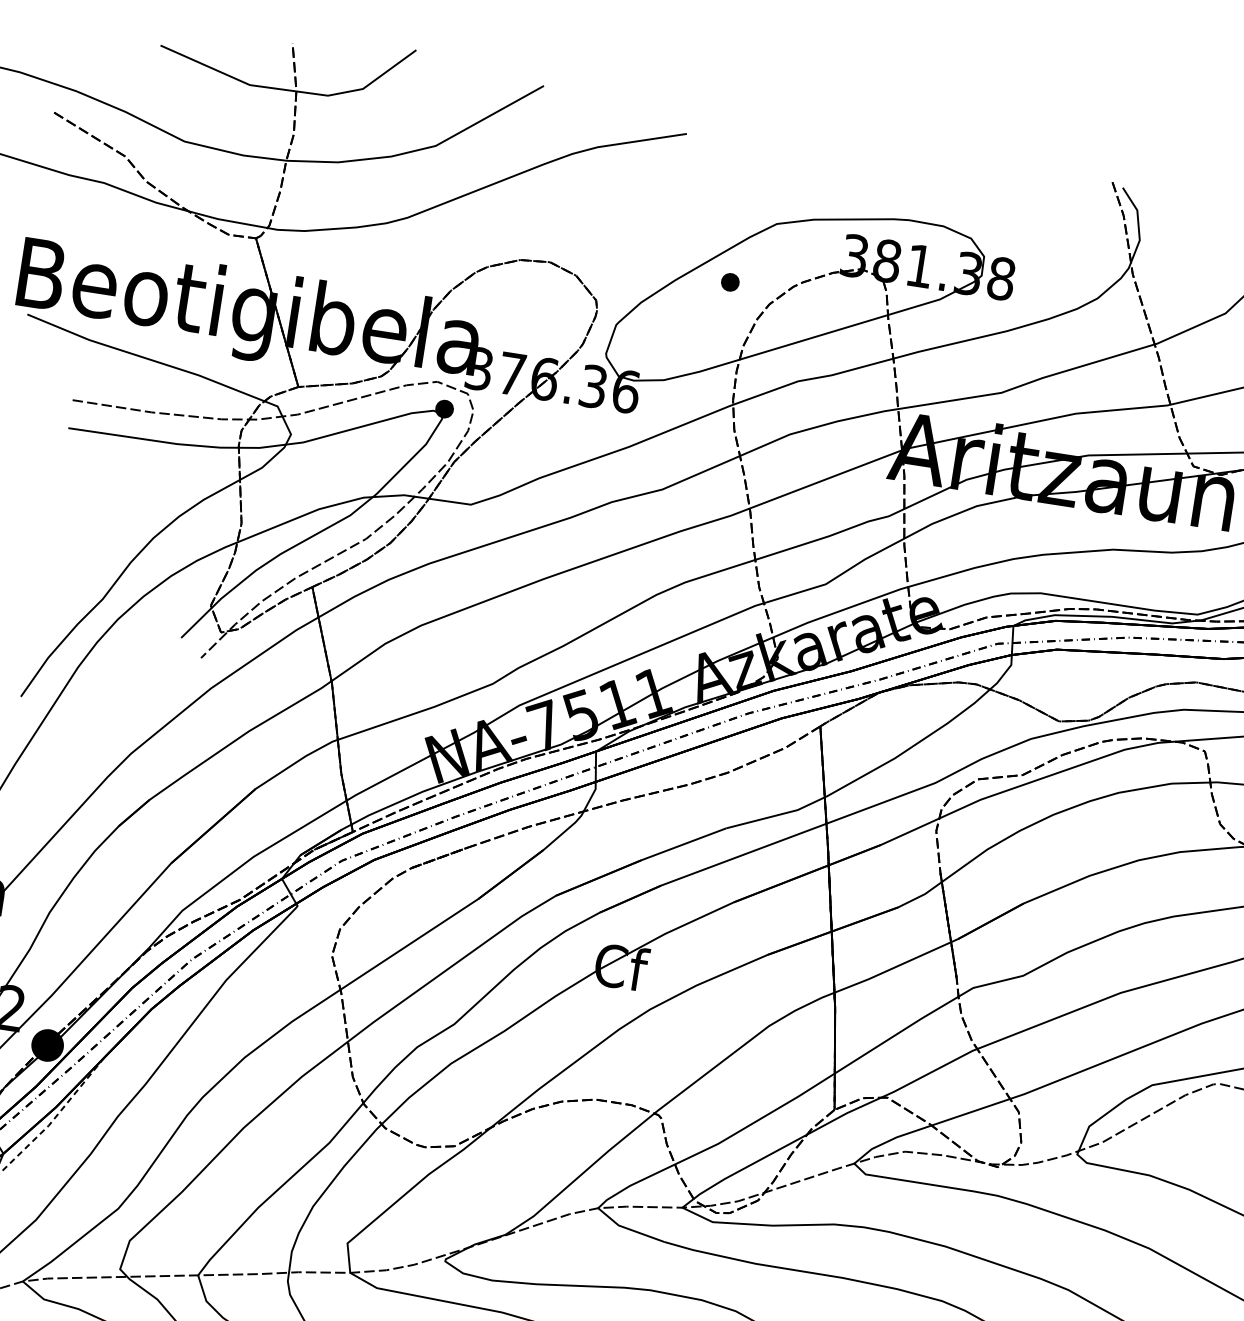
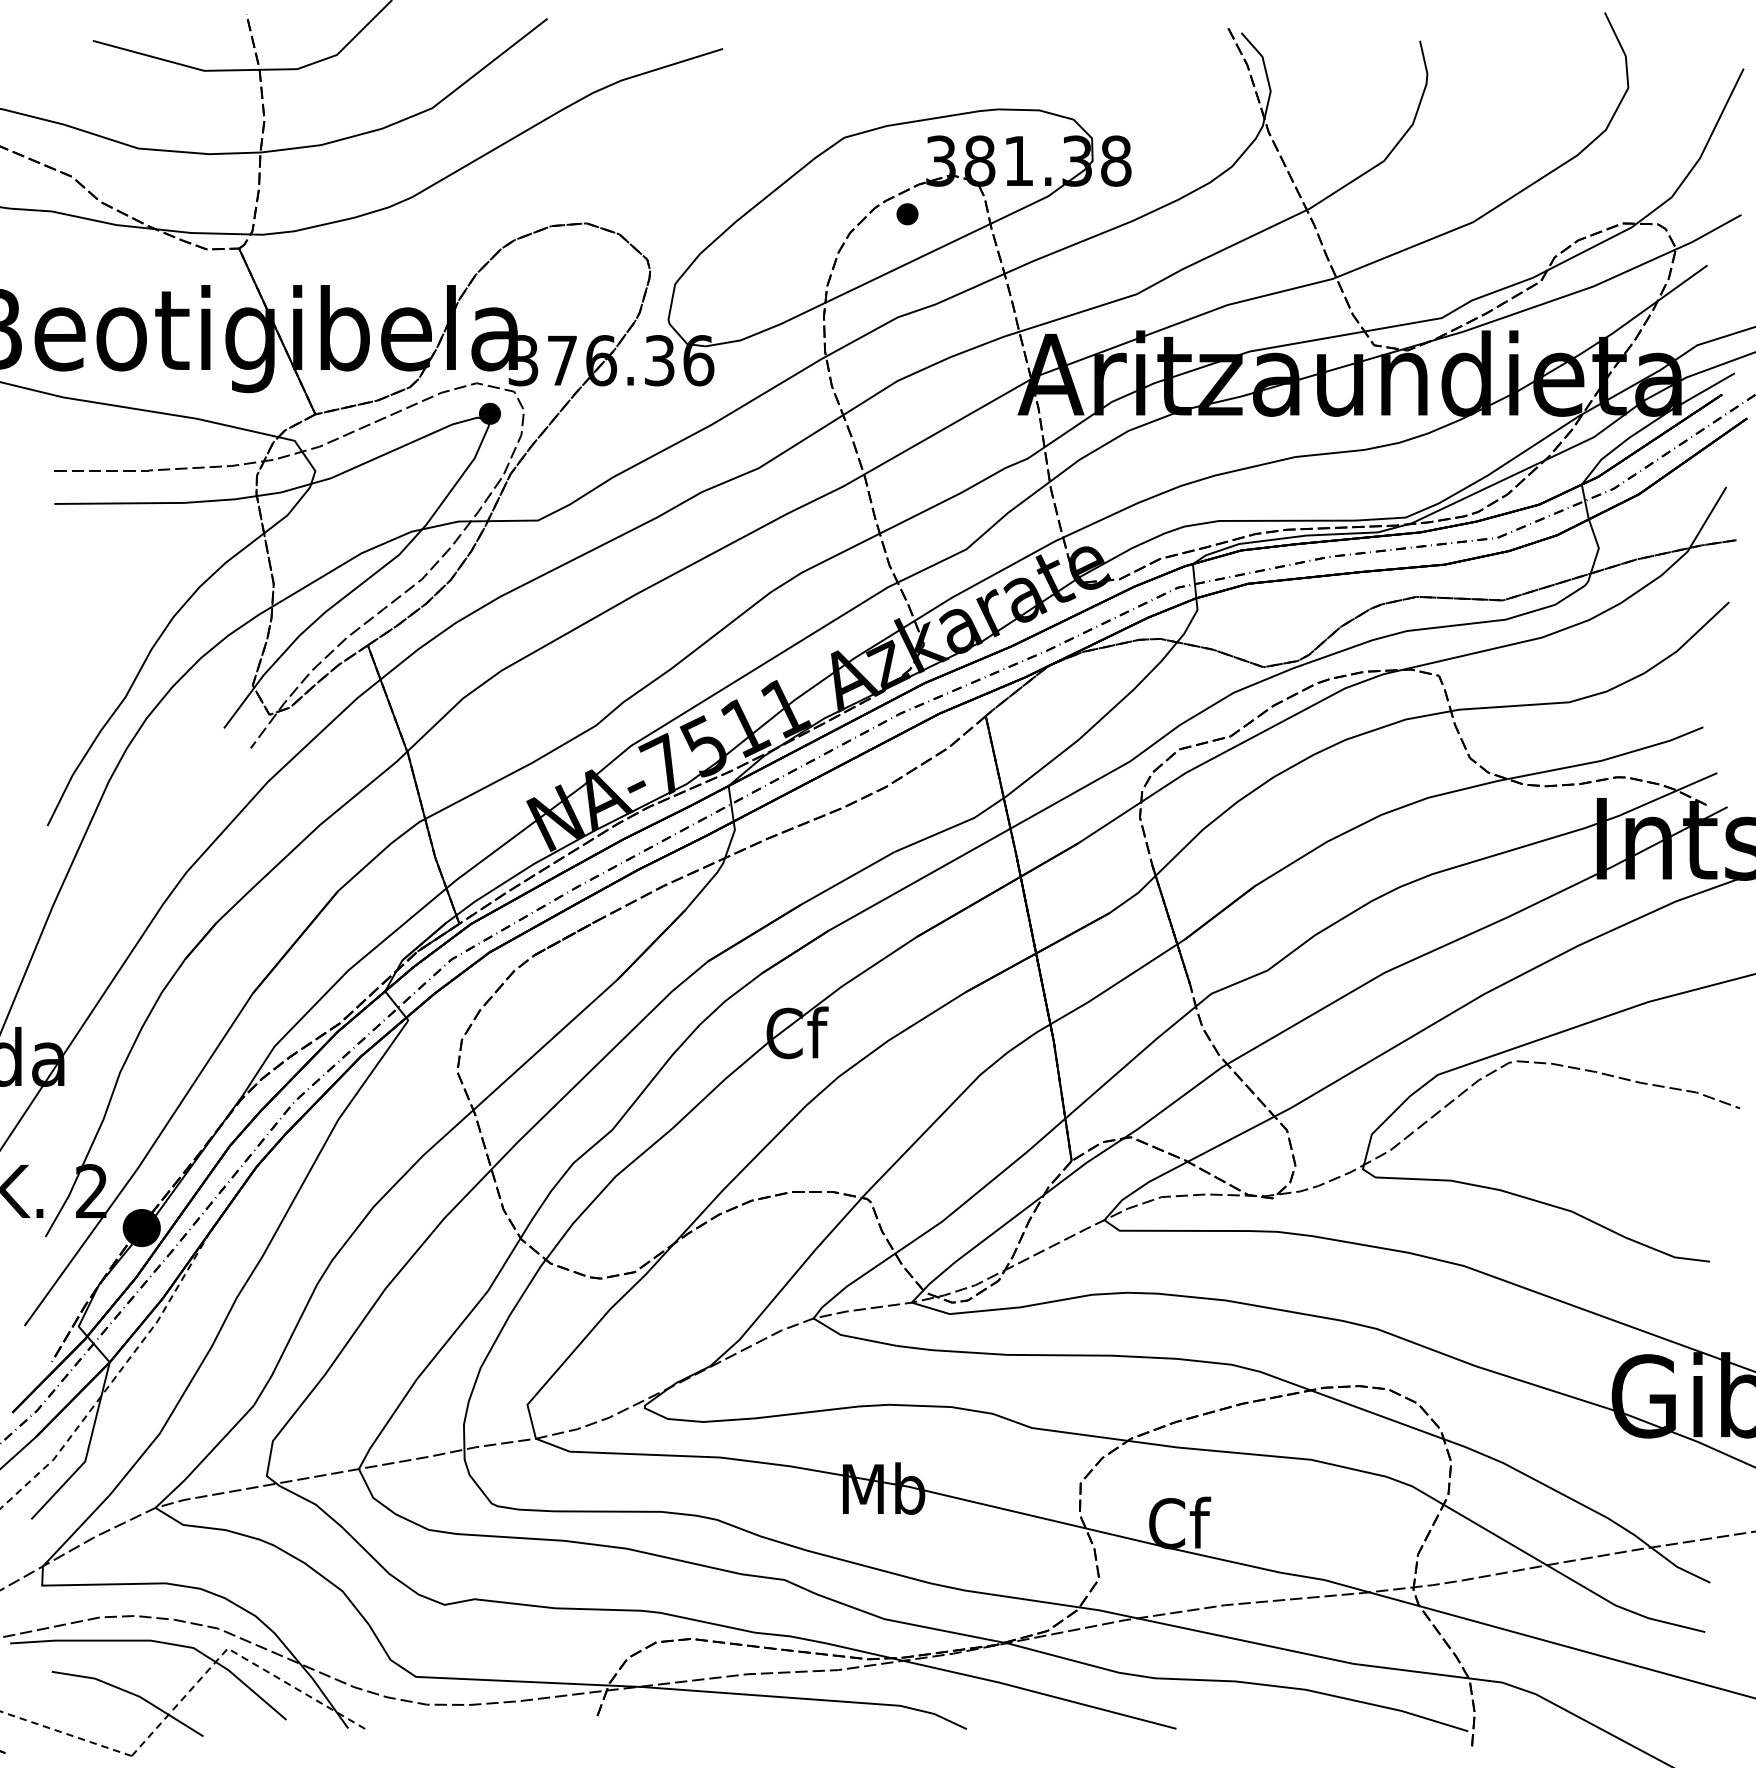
part: (730, 282) -> (907, 214), moved

